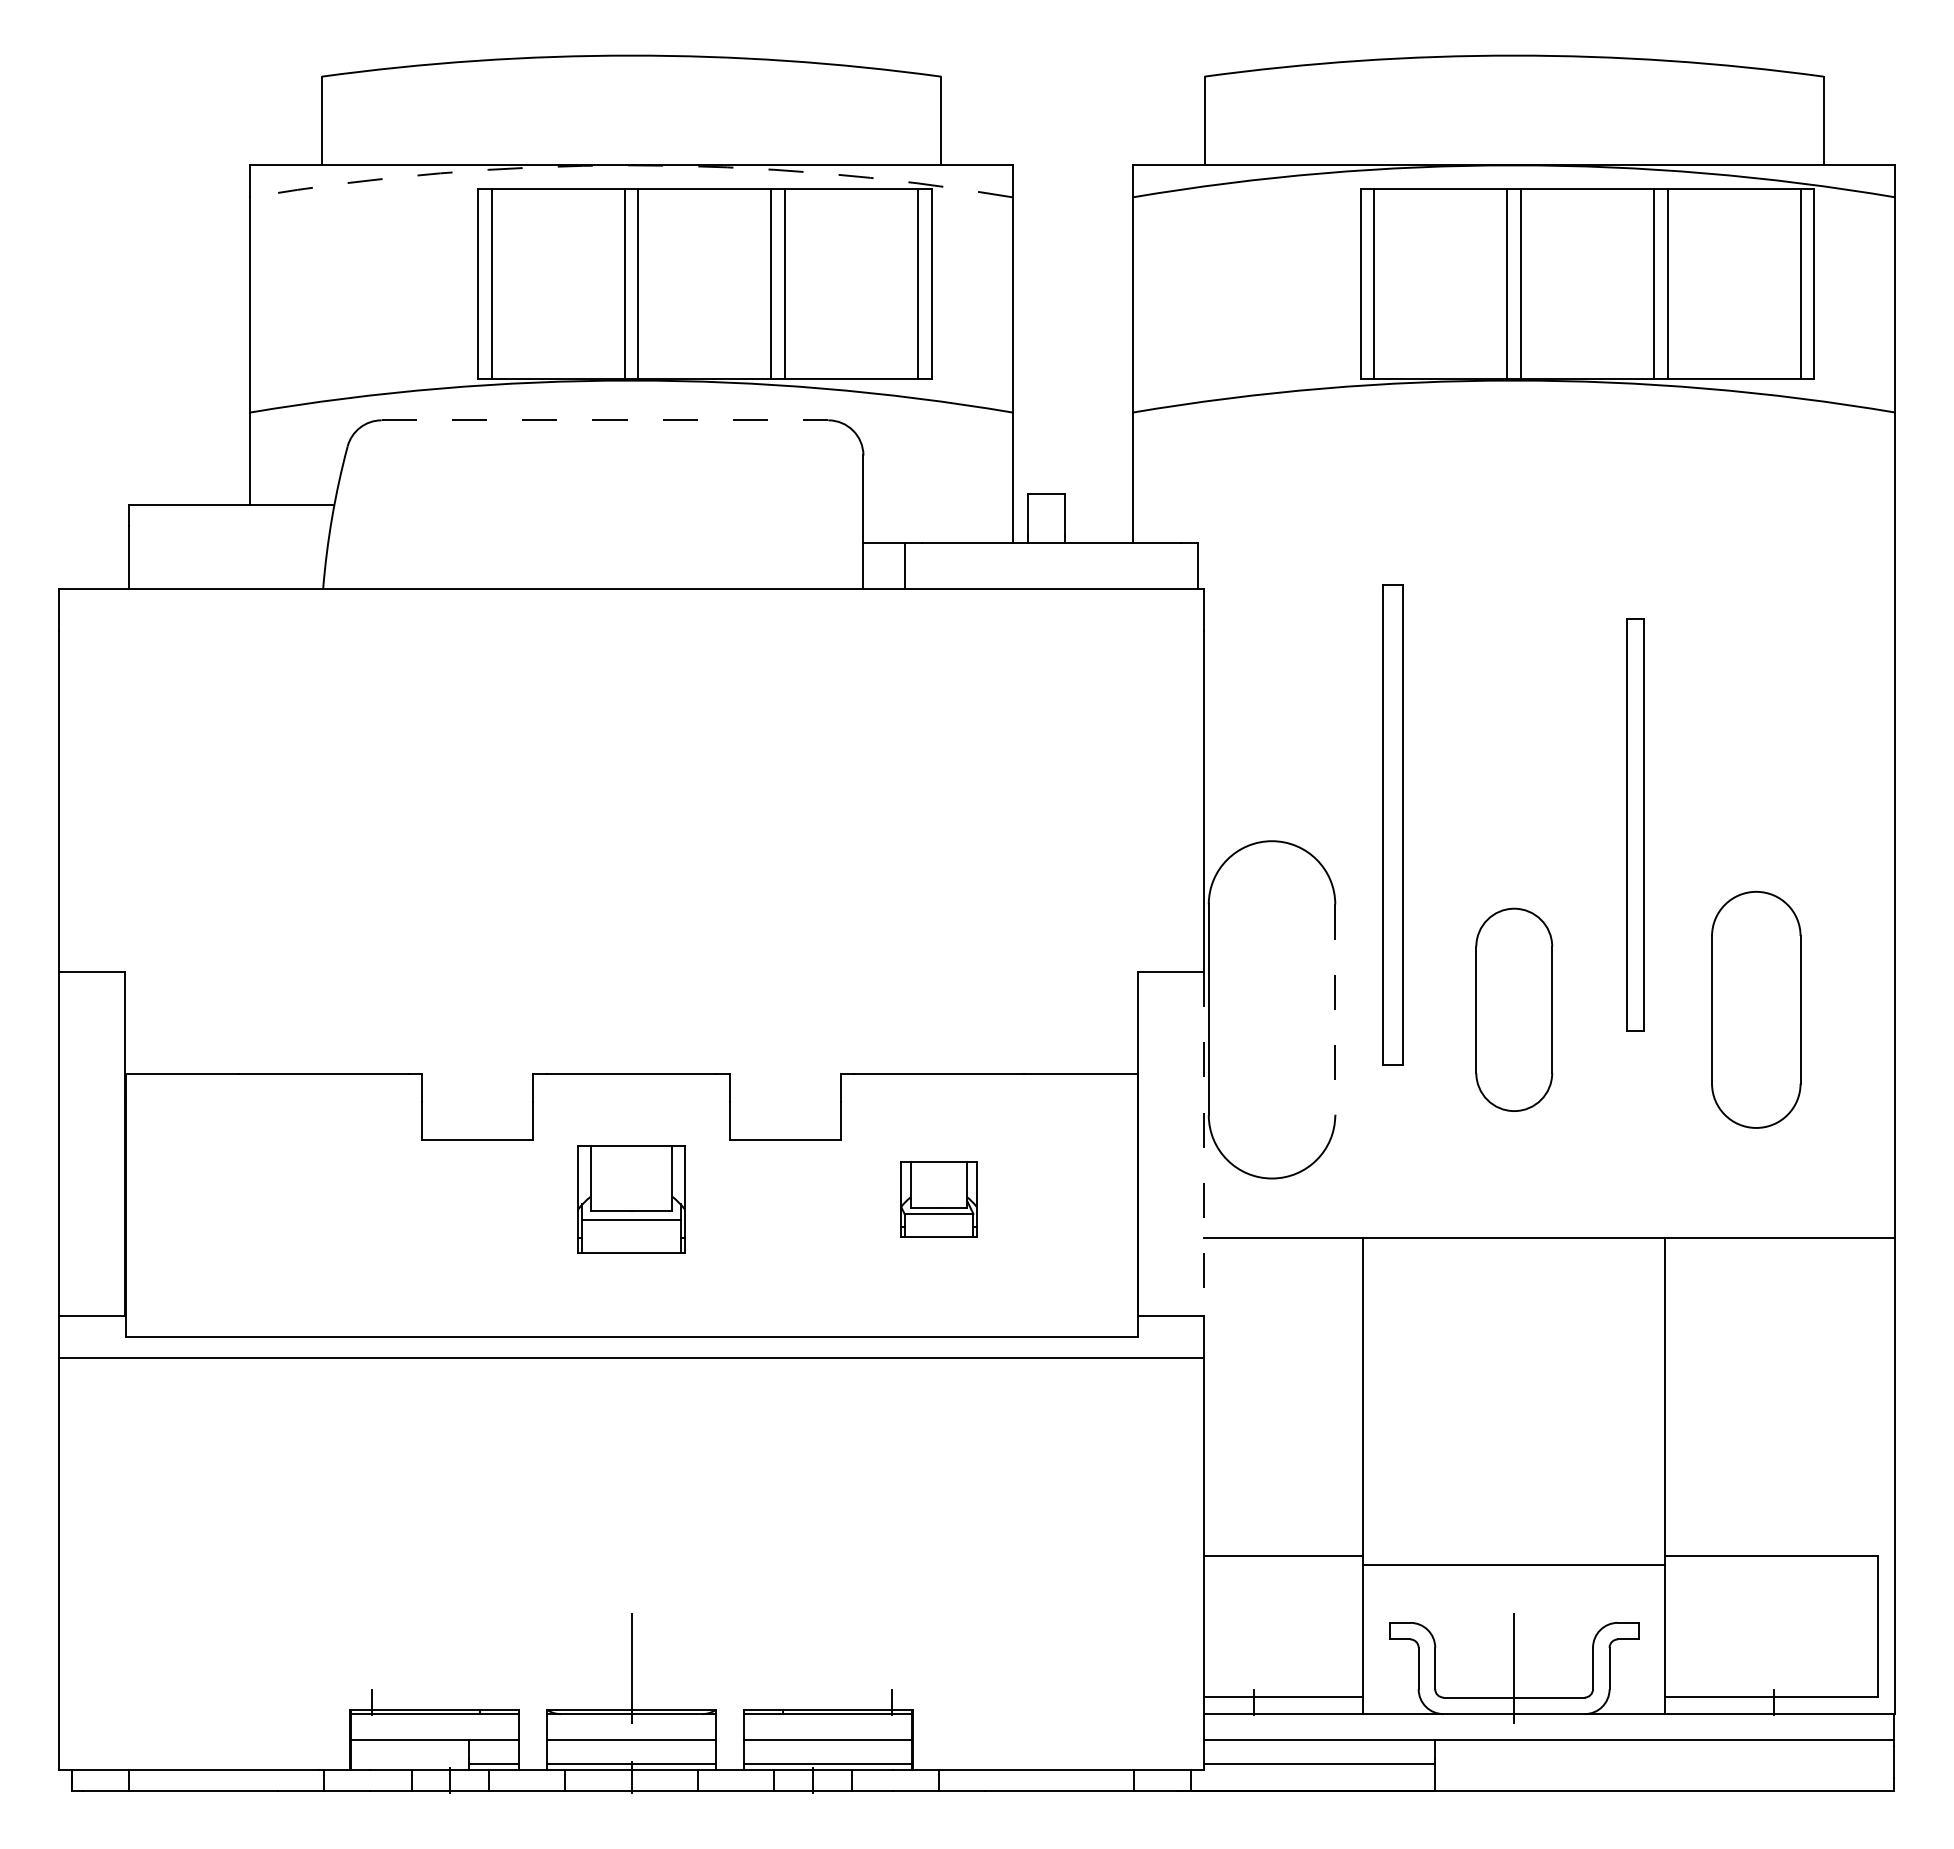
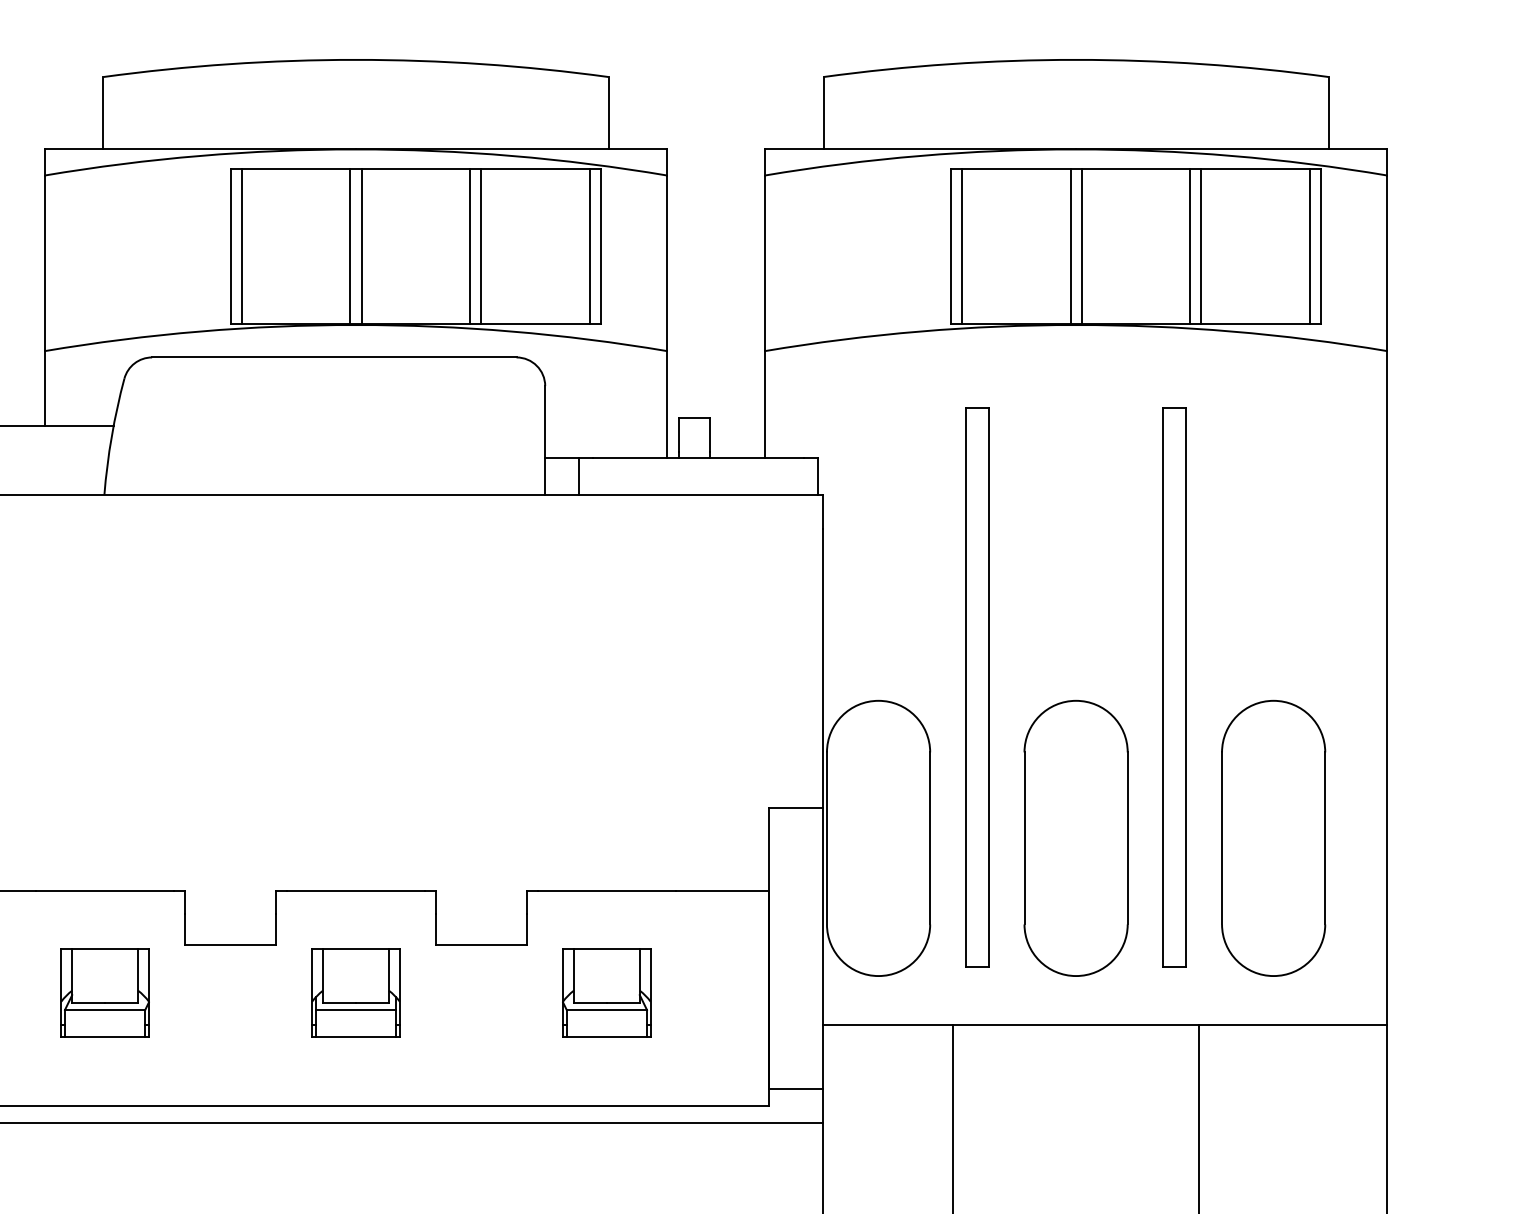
arc: (631, 165) -> (355, 149), dashed -> solid
line: (605, 420) -> (334, 357), dashed -> solid
part: (1392, 824) -> (976, 687), size x1.43
part: (1634, 824) -> (1174, 687), size x1.67
part: (1514, 1009) -> (1076, 838), size x1.67
part: (1756, 1009) -> (1273, 838), size x1.43
line: (1335, 1010) -> (930, 838), dashed -> solid
line: (1204, 1144) -> (823, 948), dashed -> solid
part: (323, 1199) -> (104, 993), added
part: (938, 1199) -> (606, 993), size x1.43

